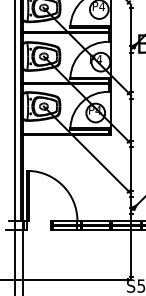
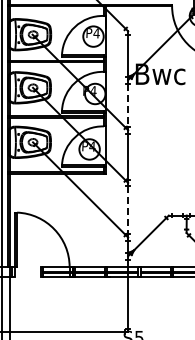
line: (131, 72) -> (128, 105), solid -> dashed
line: (131, 169) -> (128, 210), solid -> dashed

